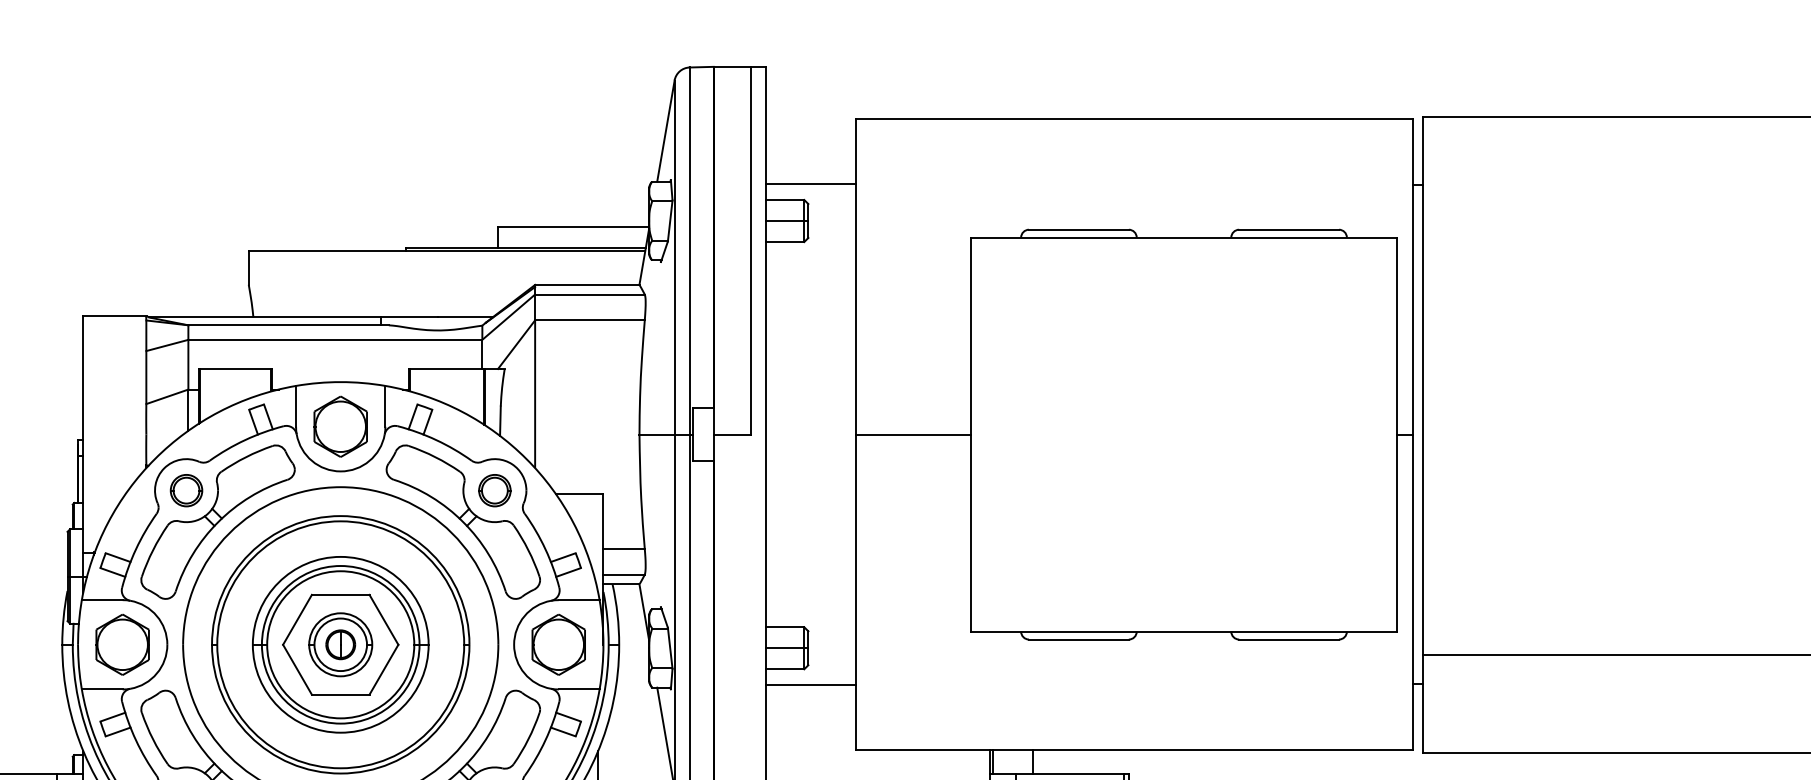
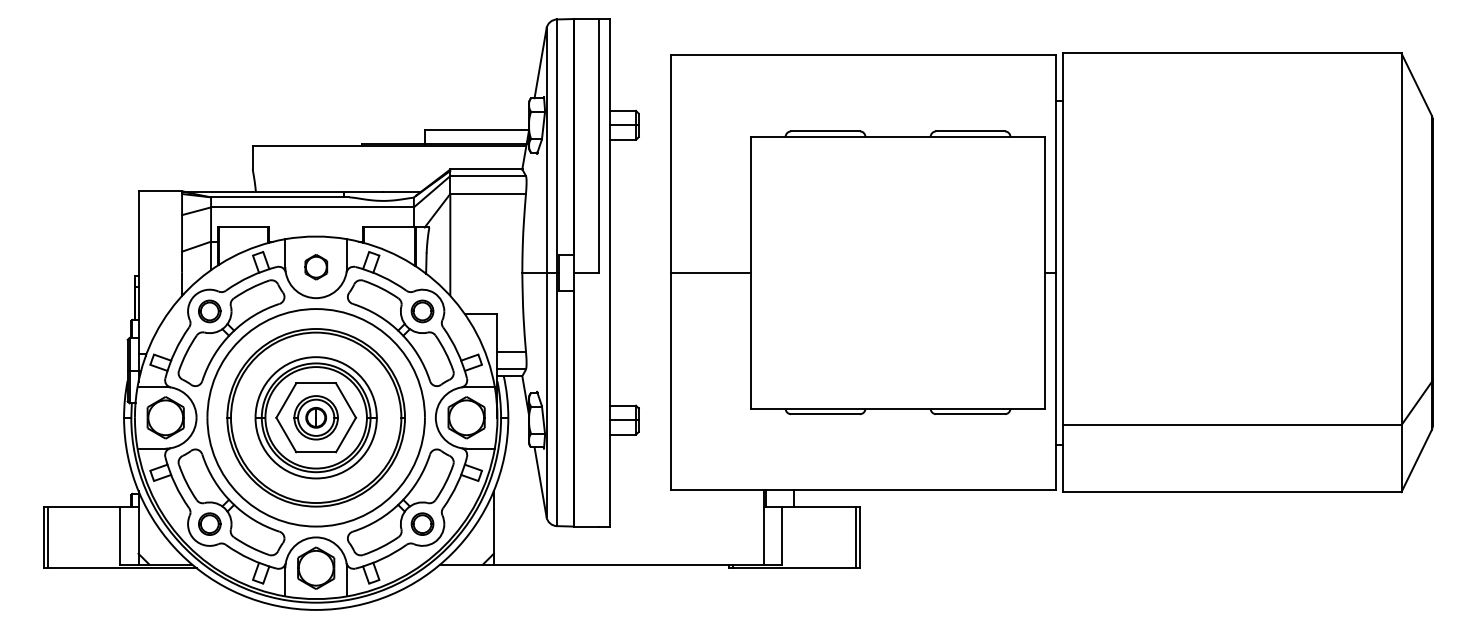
line: (810, 183) -> (640, 99), removed
part: (341, 425) -> (316, 266), size x0.6
line: (810, 684) -> (640, 445), removed

